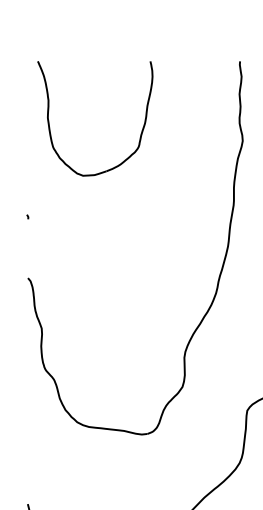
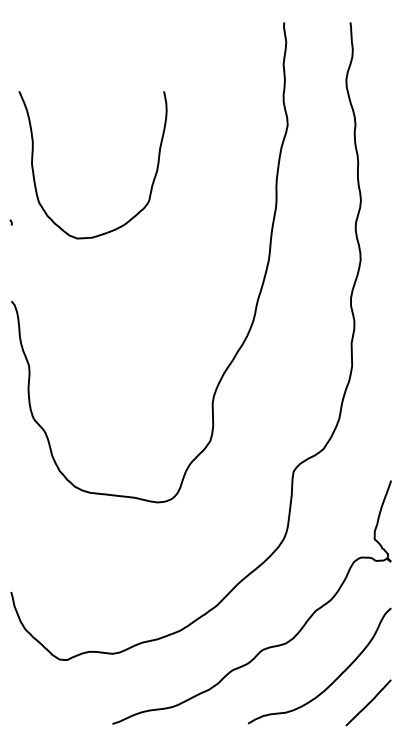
part: (49, 124) -> (34, 172), moved

